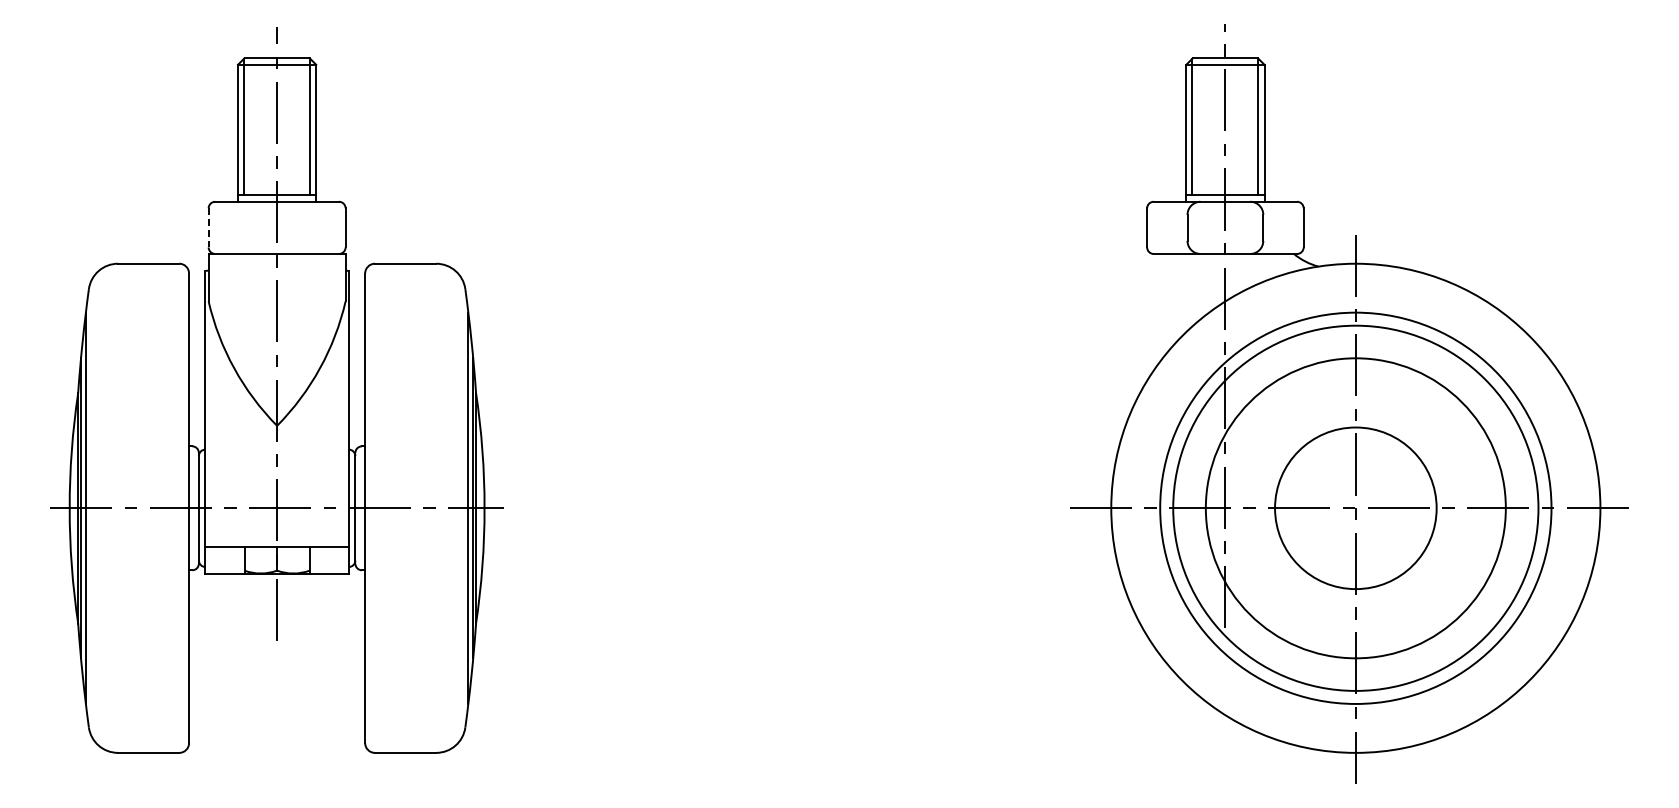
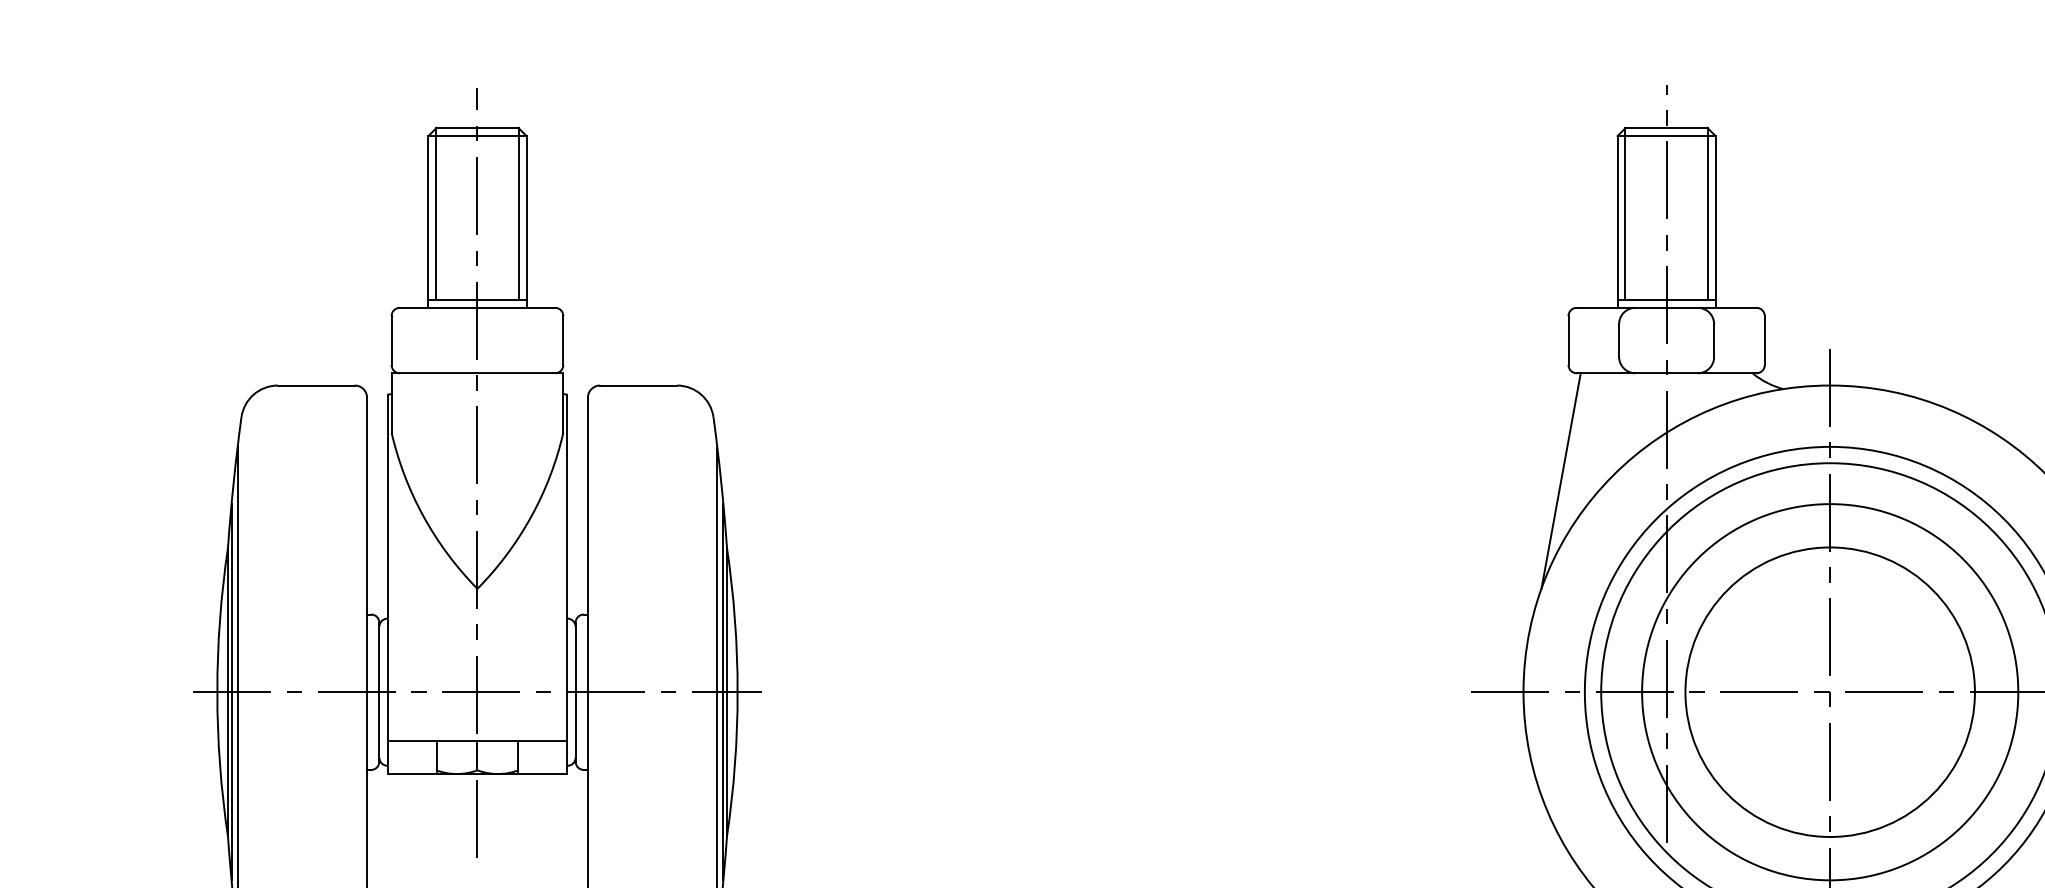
line: (208, 227) -> (391, 340), dashed -> solid
line: (1140, 339) -> (1560, 480), added
circle: (1355, 507) -> (1829, 691), size x1.43

